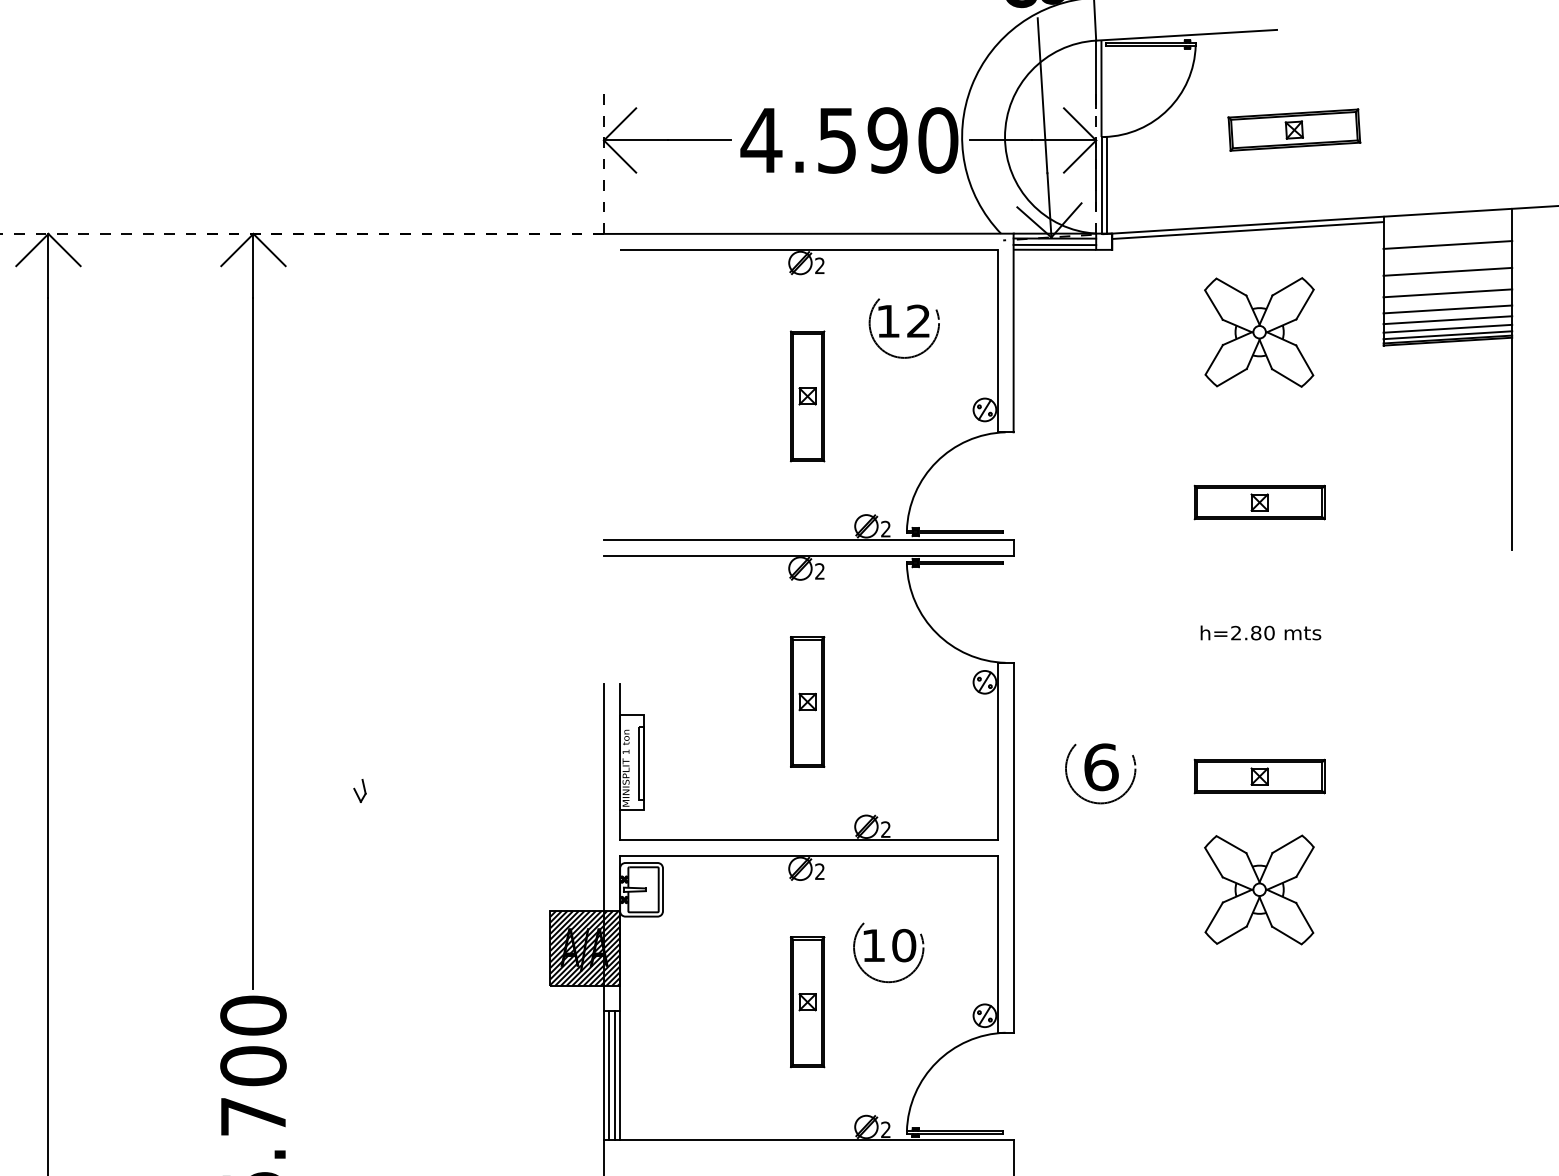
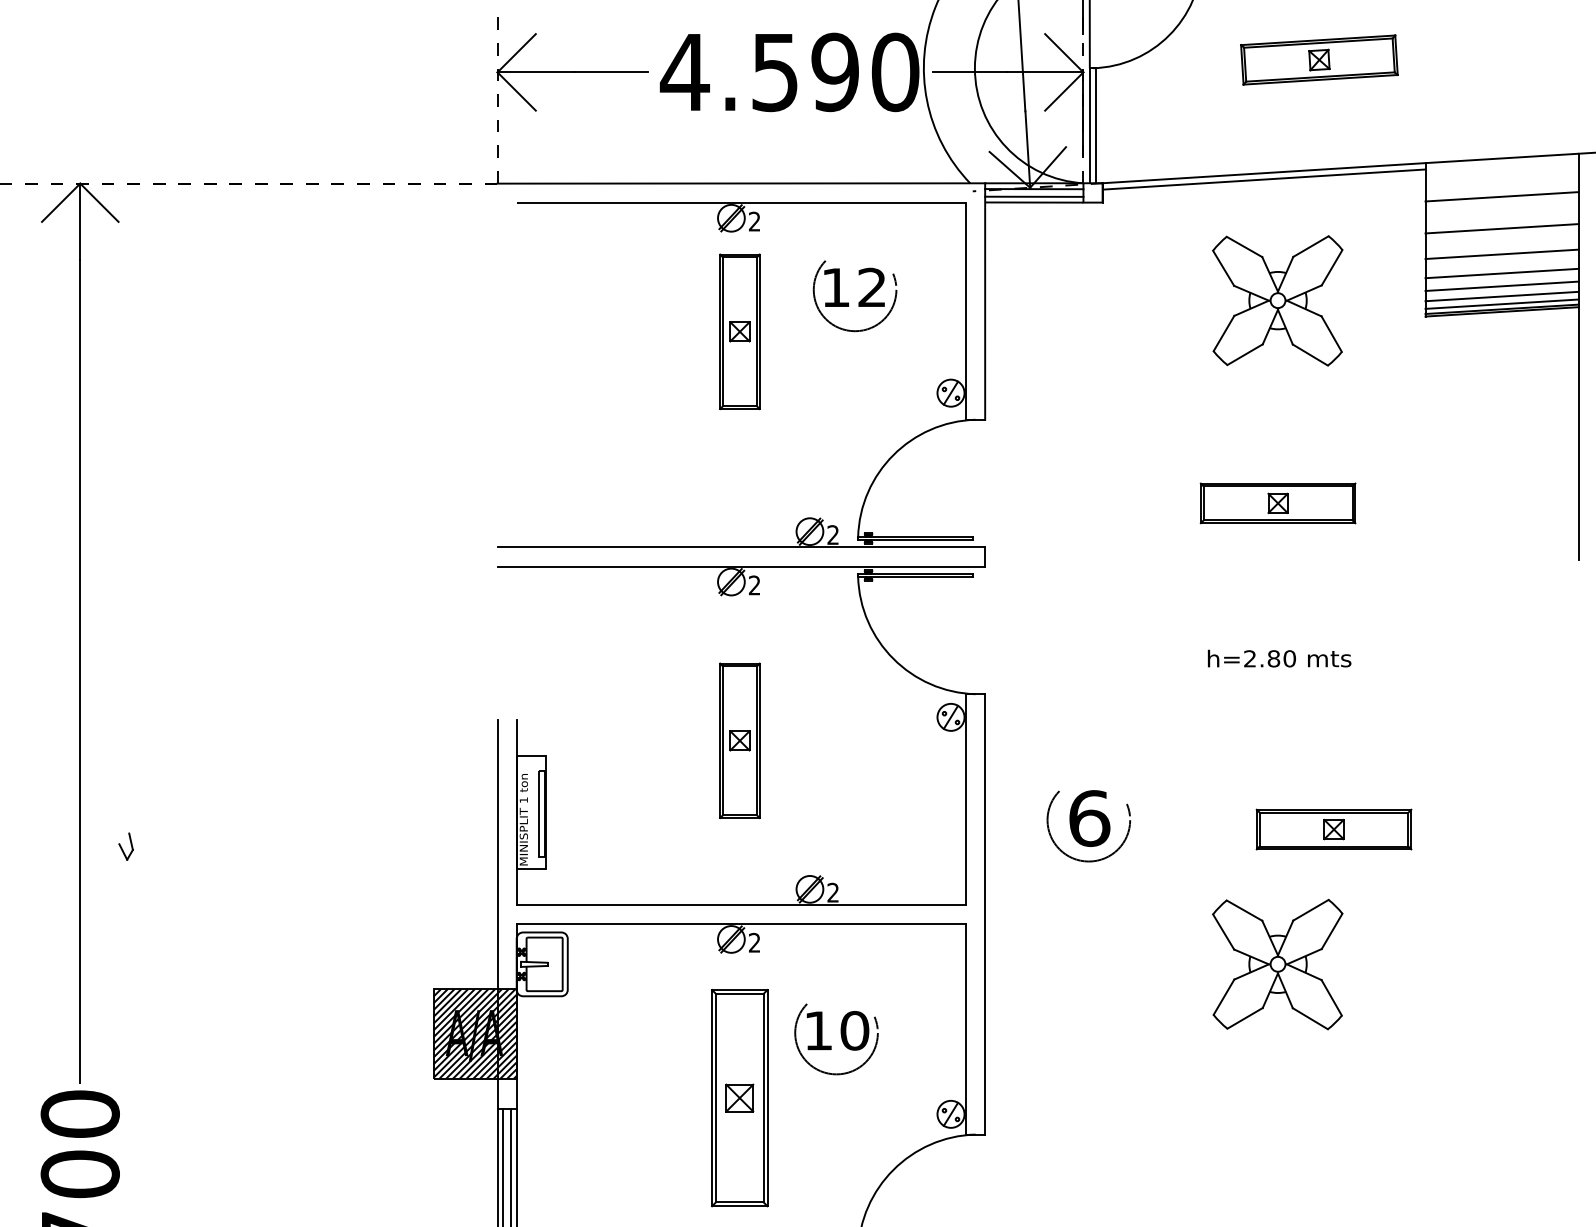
part: (807, 396) -> (739, 331), moved
part: (1259, 776) -> (1333, 829), moved
part: (359, 790) -> (125, 846), moved
part: (807, 1002) -> (739, 1098), size x1.4

